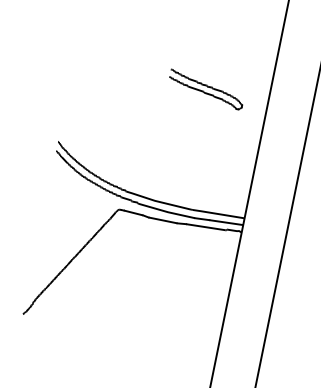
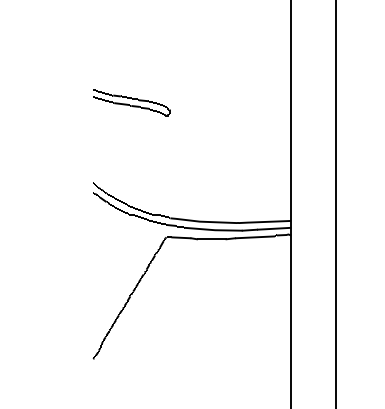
part: (205, 89) -> (131, 102), moved

